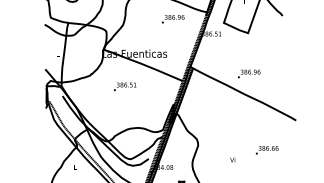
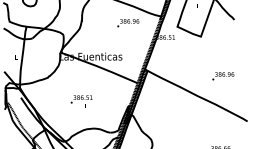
text: (248, 73) -> (222, 75), moved
text: (125, 86) -> (82, 99), moved

